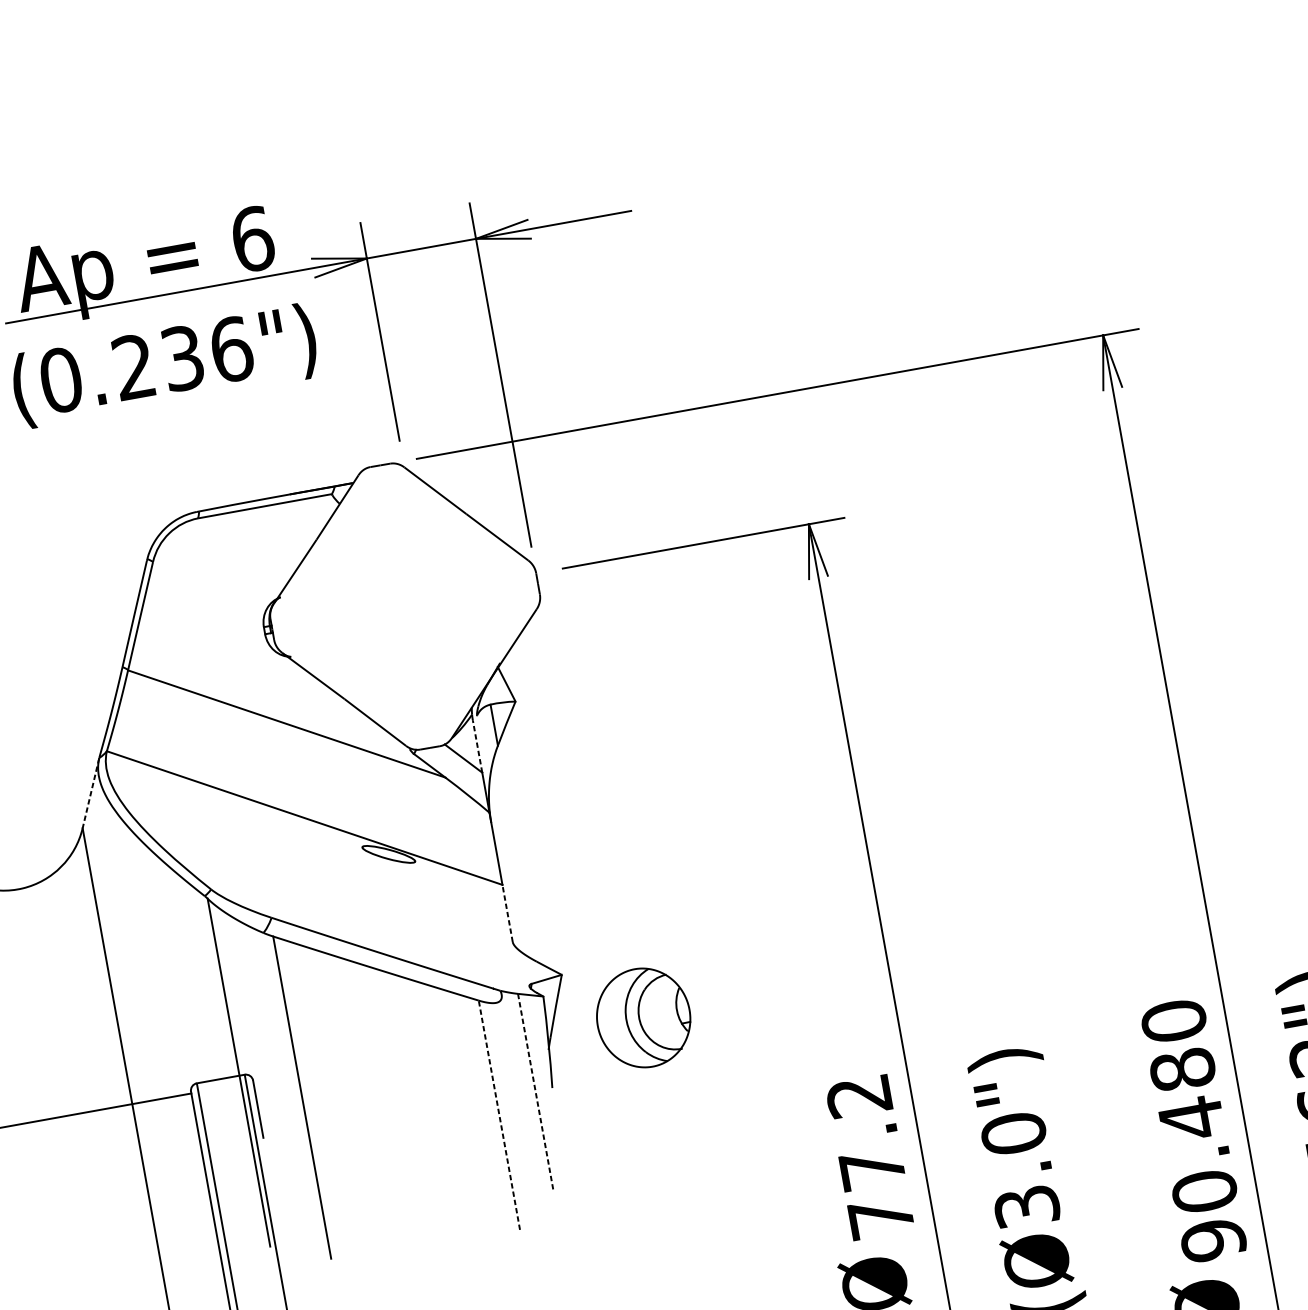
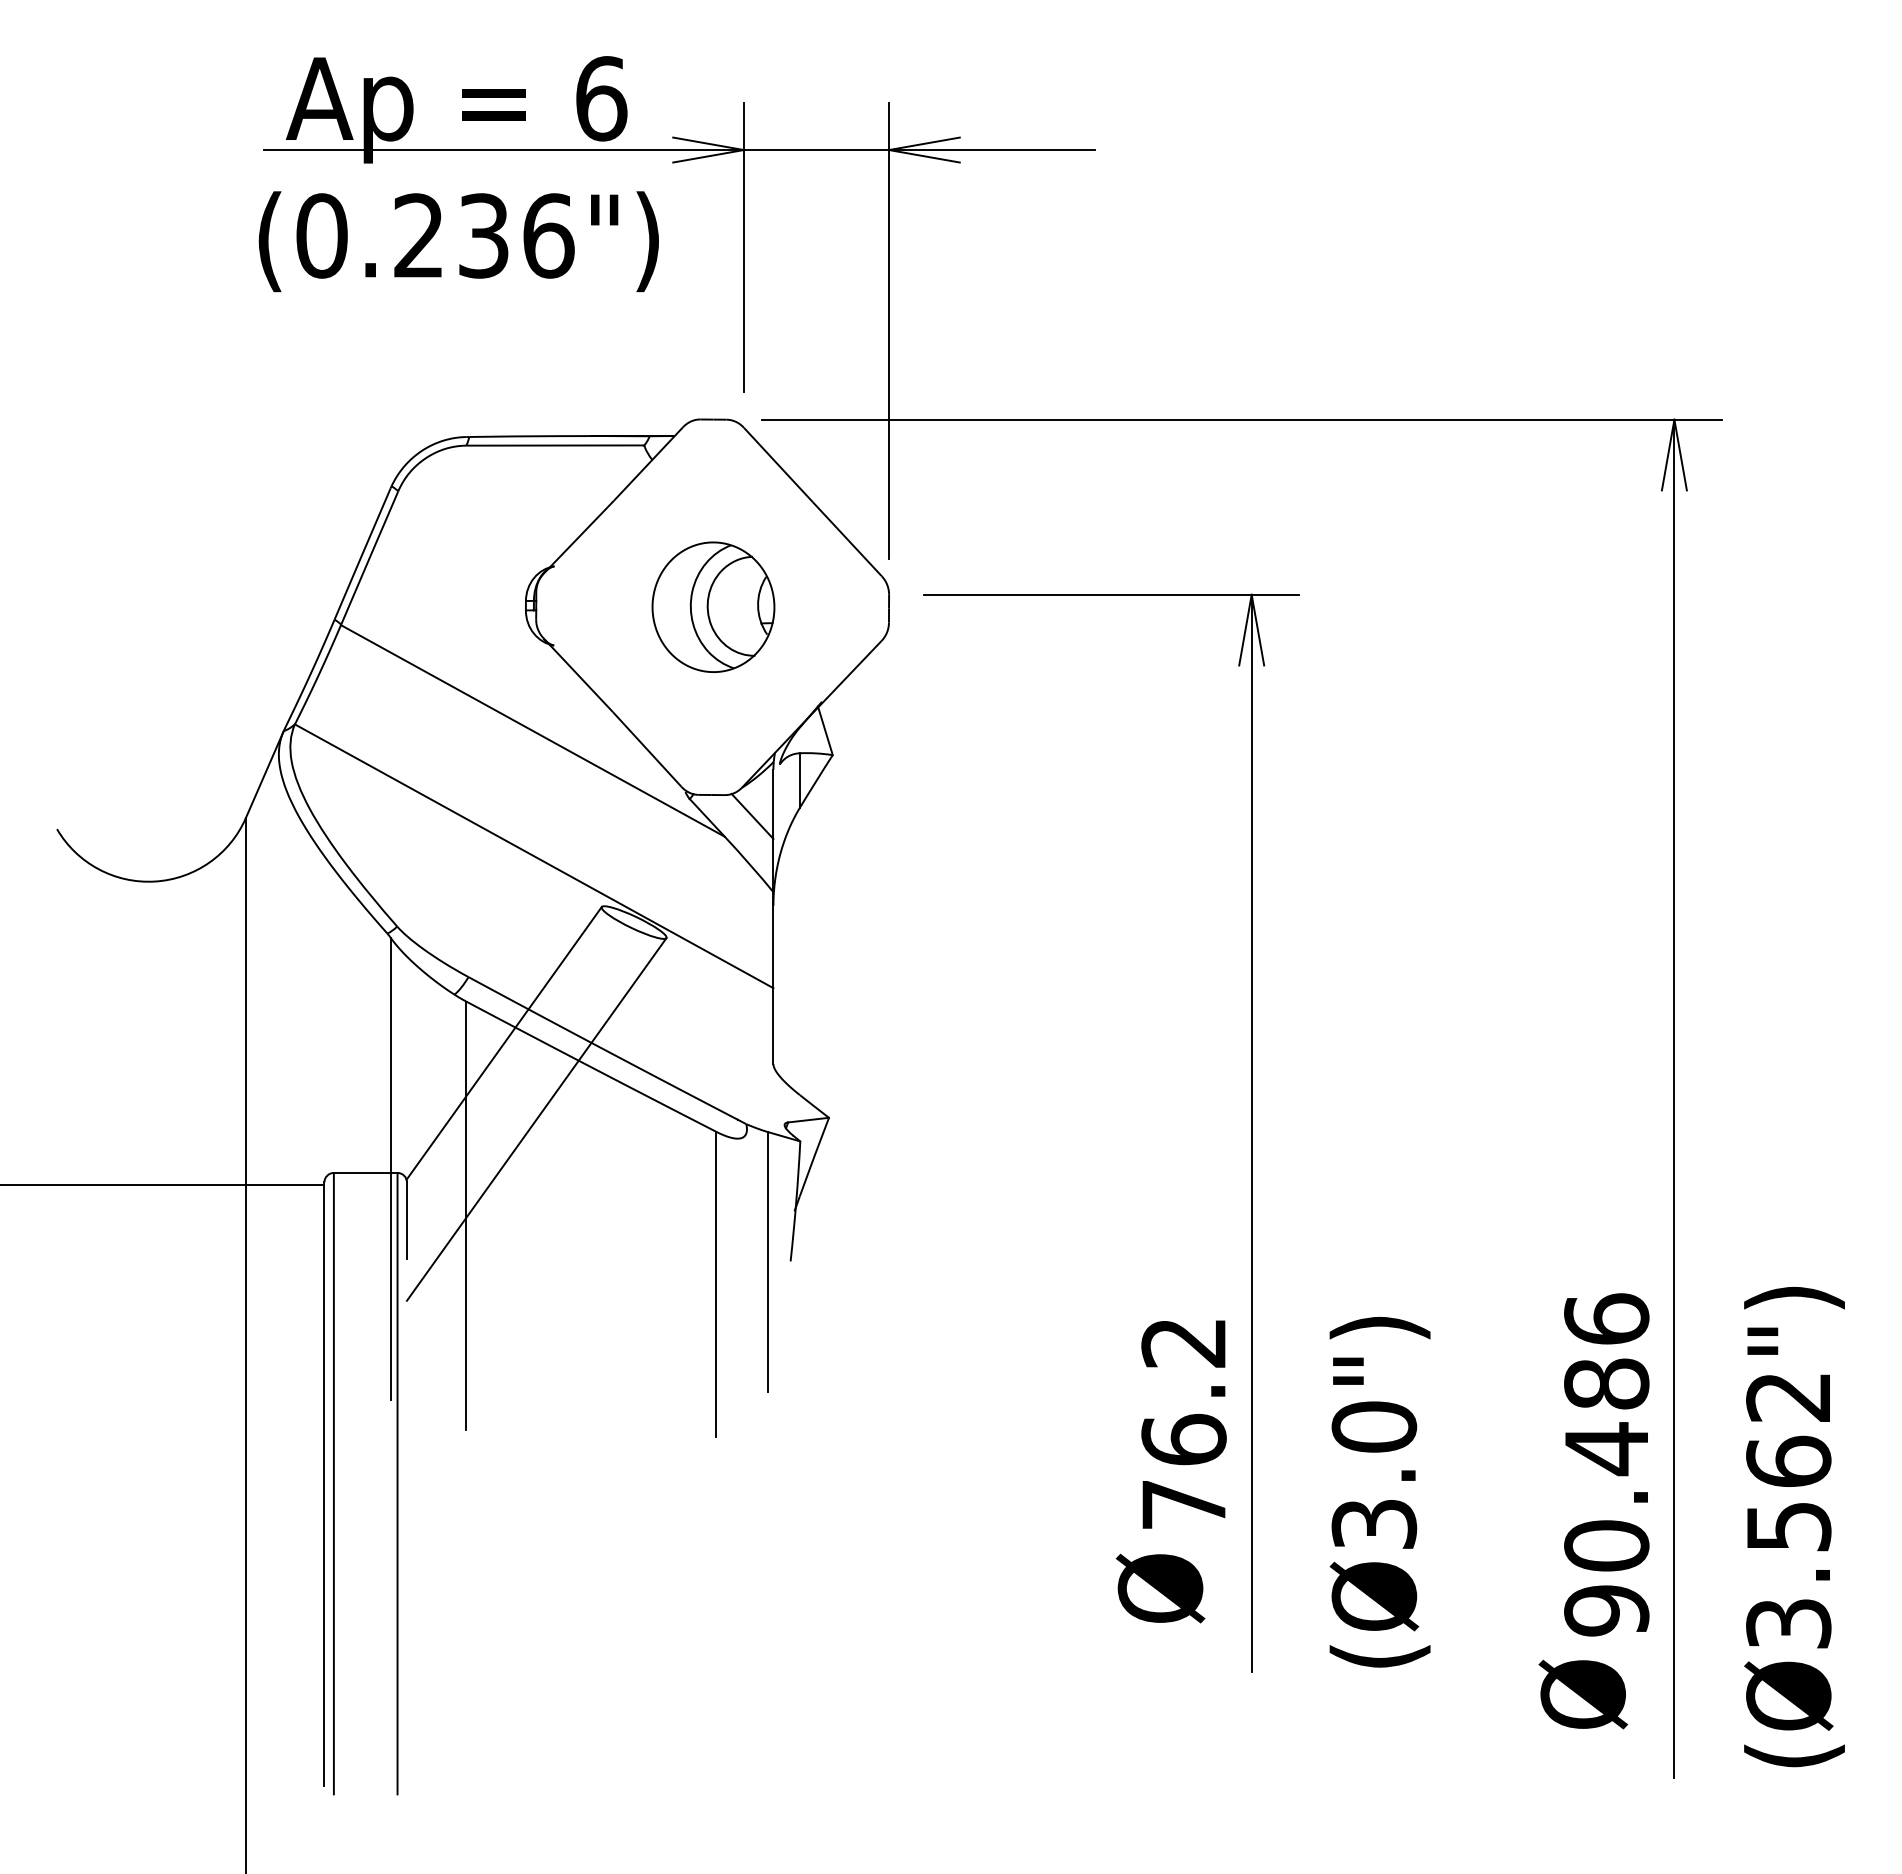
line: (477, 745) -> (773, 803), dashed -> solid
line: (90, 793) -> (264, 774), dashed -> solid
line: (507, 913) -> (773, 1026), dashed -> solid
line: (306, 962) -> (503, 1042), added
line: (342, 1015) -> (536, 1119), added
part: (643, 1017) -> (713, 606), moved
text: (1173, 1020) -> (1606, 1318), 90.480 -> 90.486
line: (535, 1091) -> (768, 1262), dashed -> solid
line: (499, 1114) -> (716, 1283), dashed -> solid
text: (871, 1168) -> (1183, 1439), 77.2 -> 76.2

